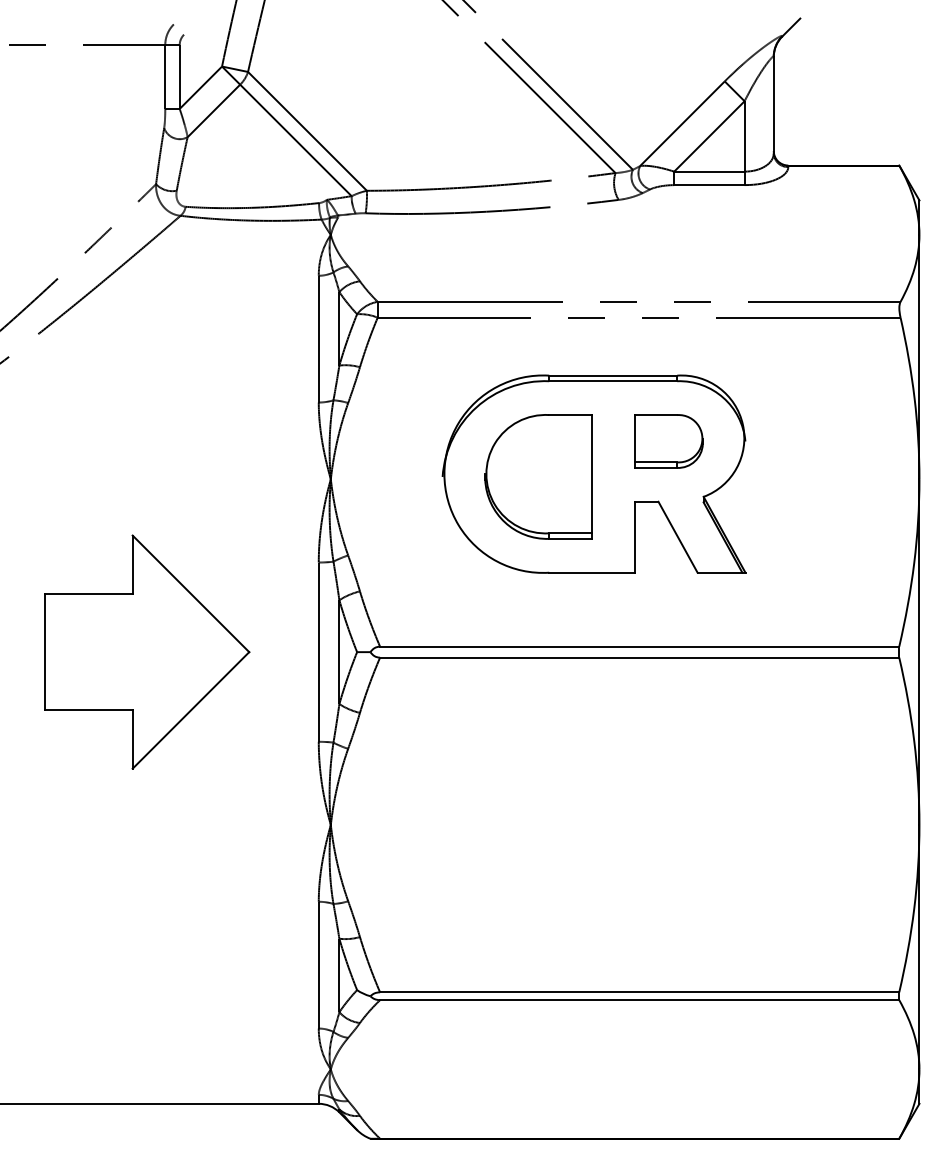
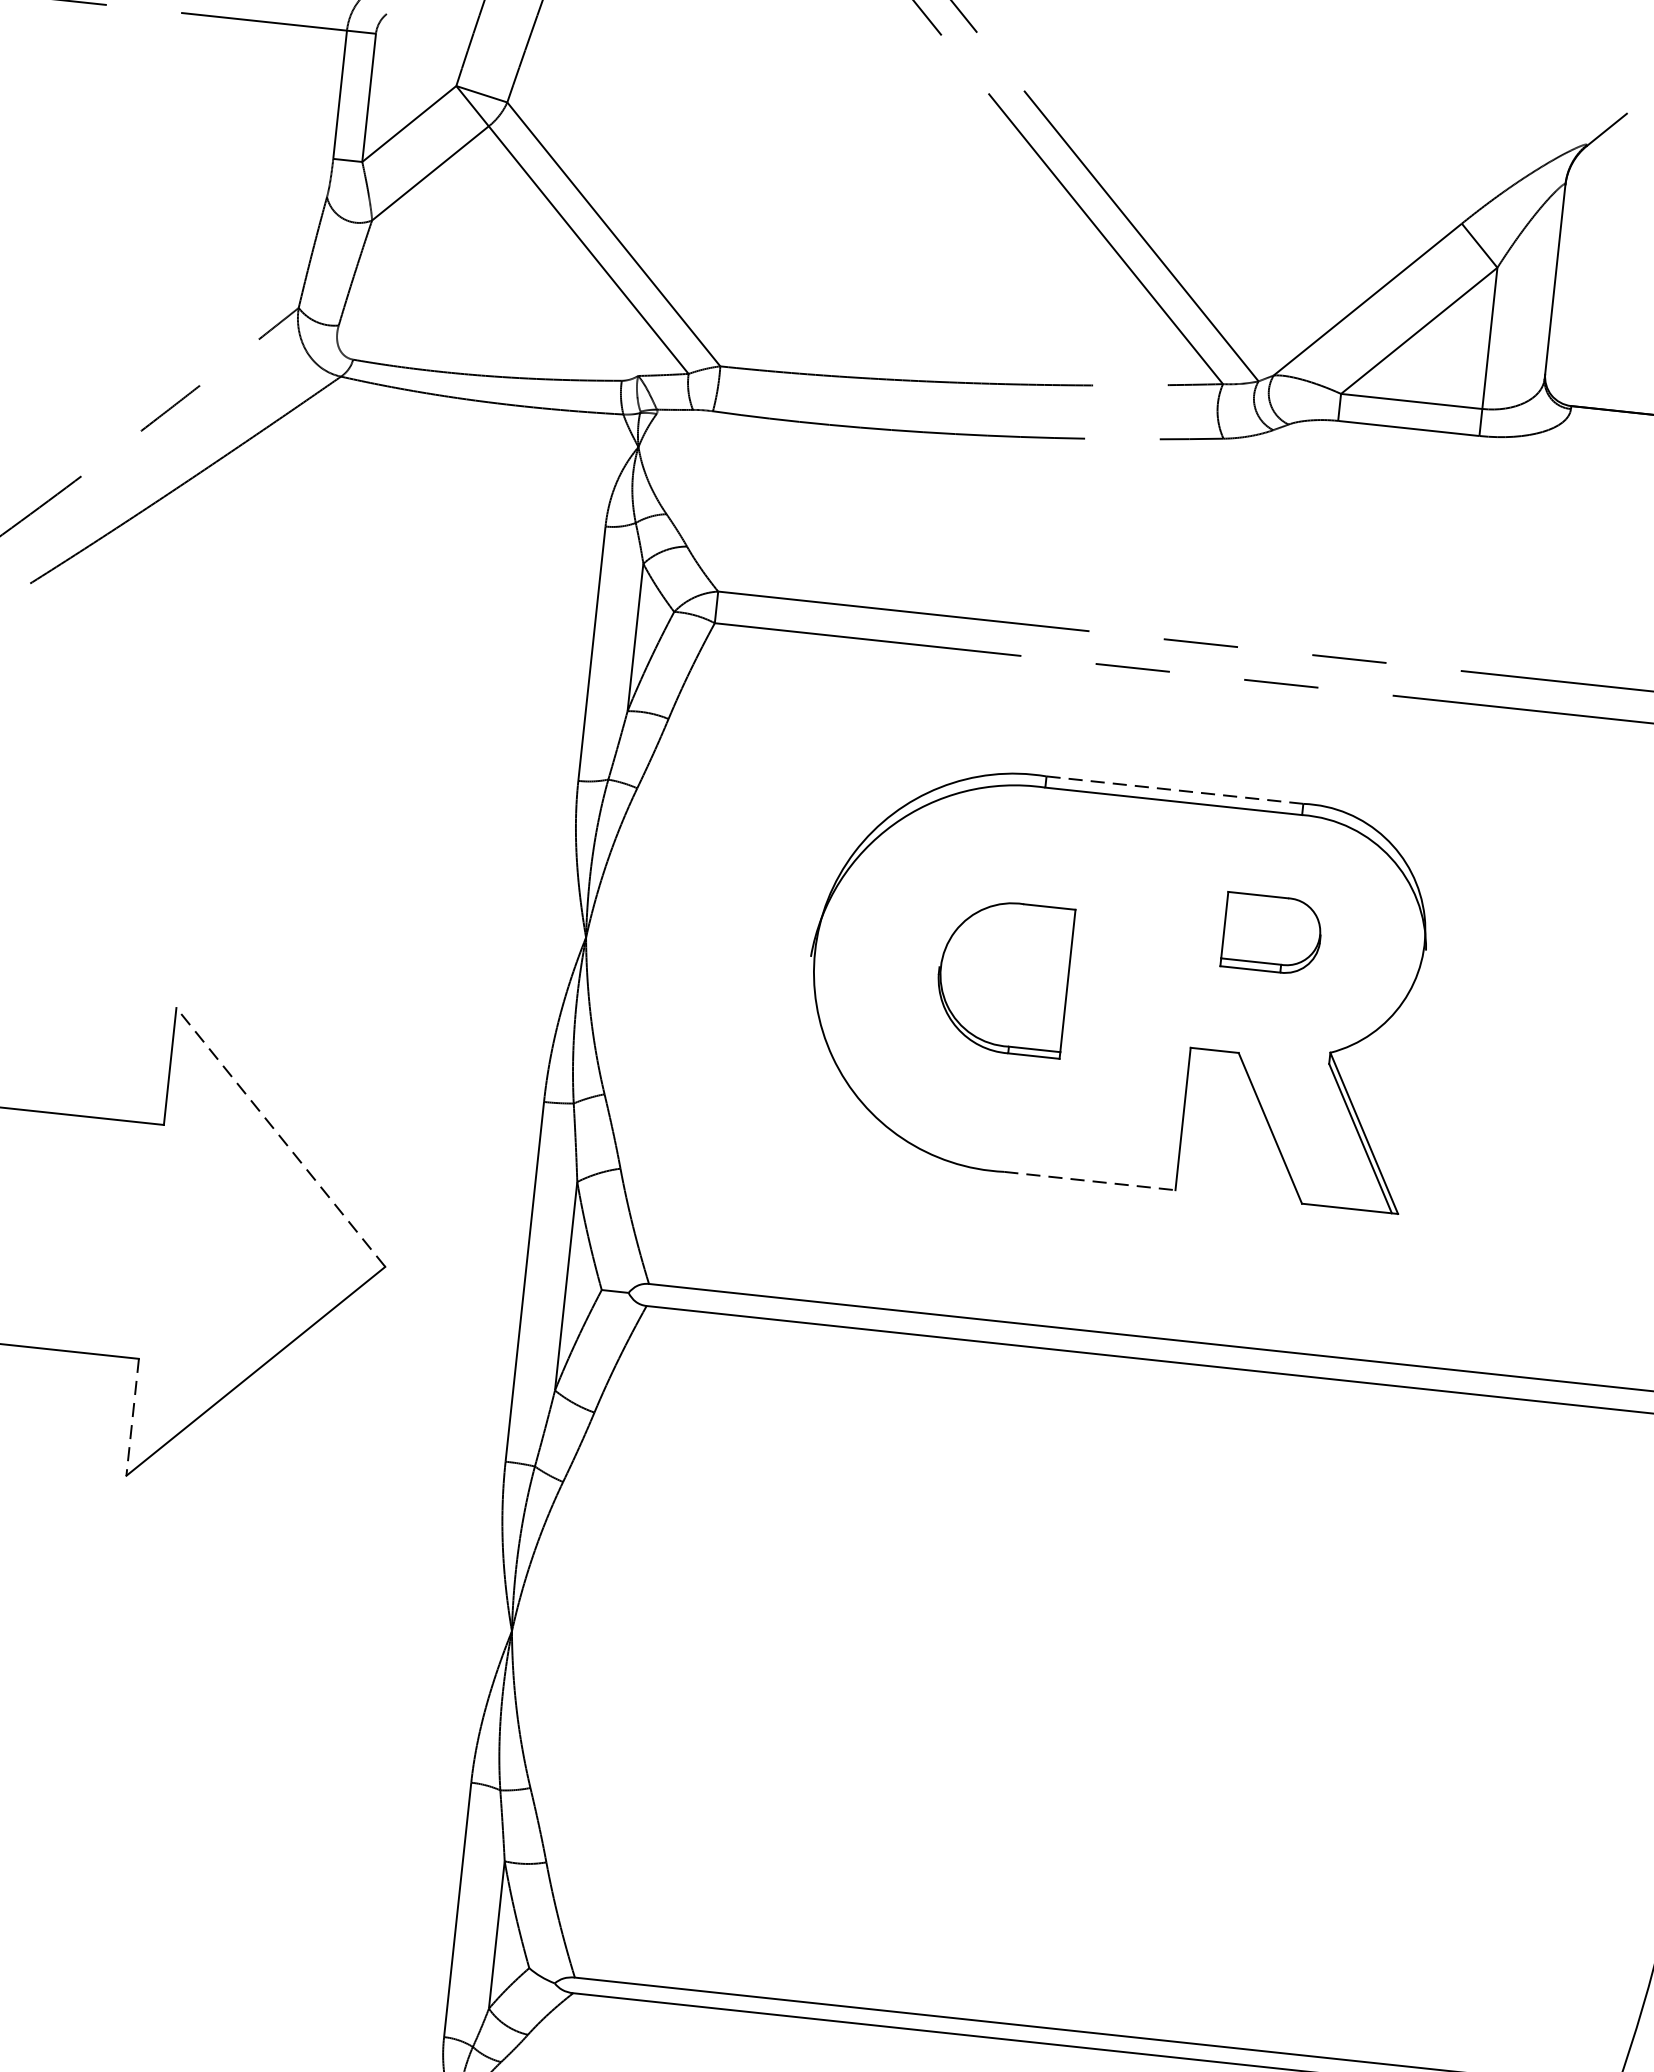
line: (613, 375) -> (1175, 789), solid -> dashed
part: (668, 441) -> (1271, 934), size x0.7
part: (538, 476) -> (1003, 976), size x0.6
line: (591, 572) -> (1089, 1180), solid -> dashed
line: (190, 593) -> (279, 1136), solid -> dashed
line: (132, 740) -> (132, 1419), solid -> dashed

